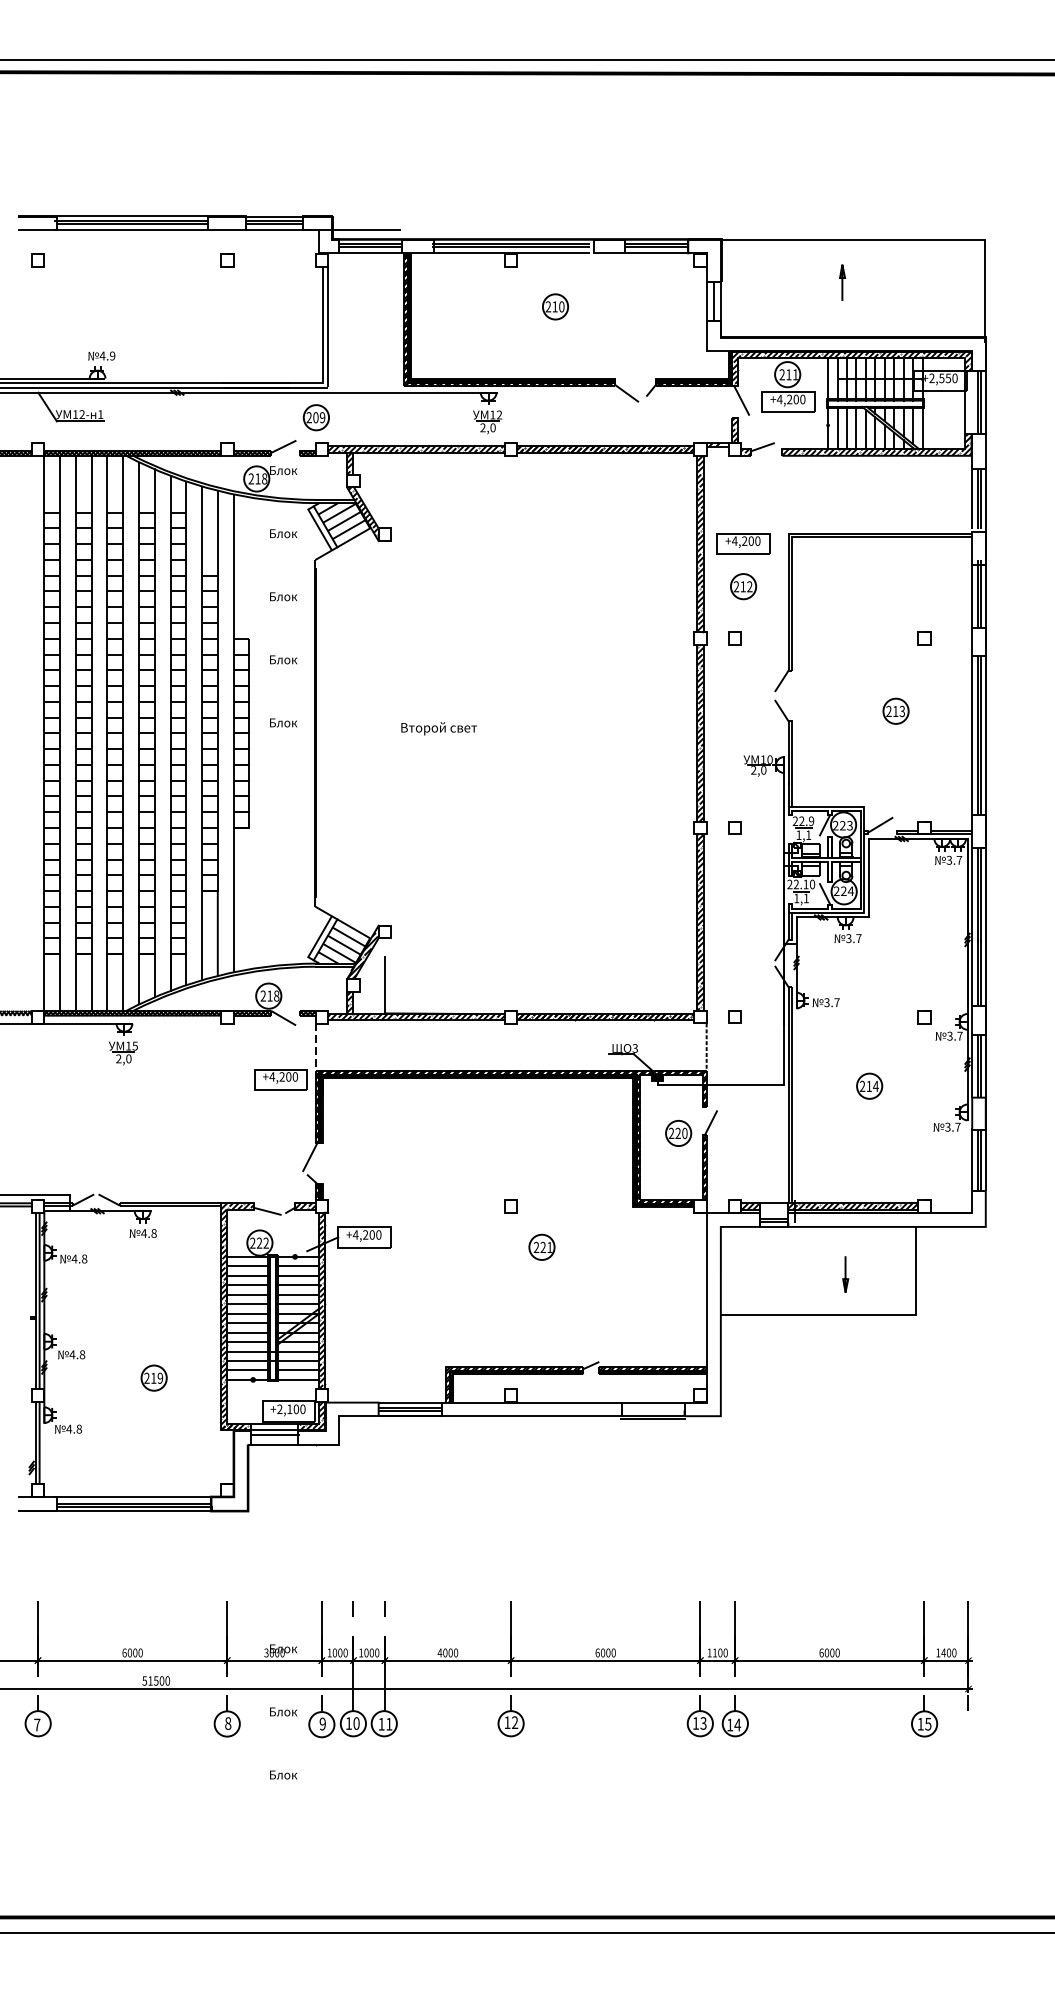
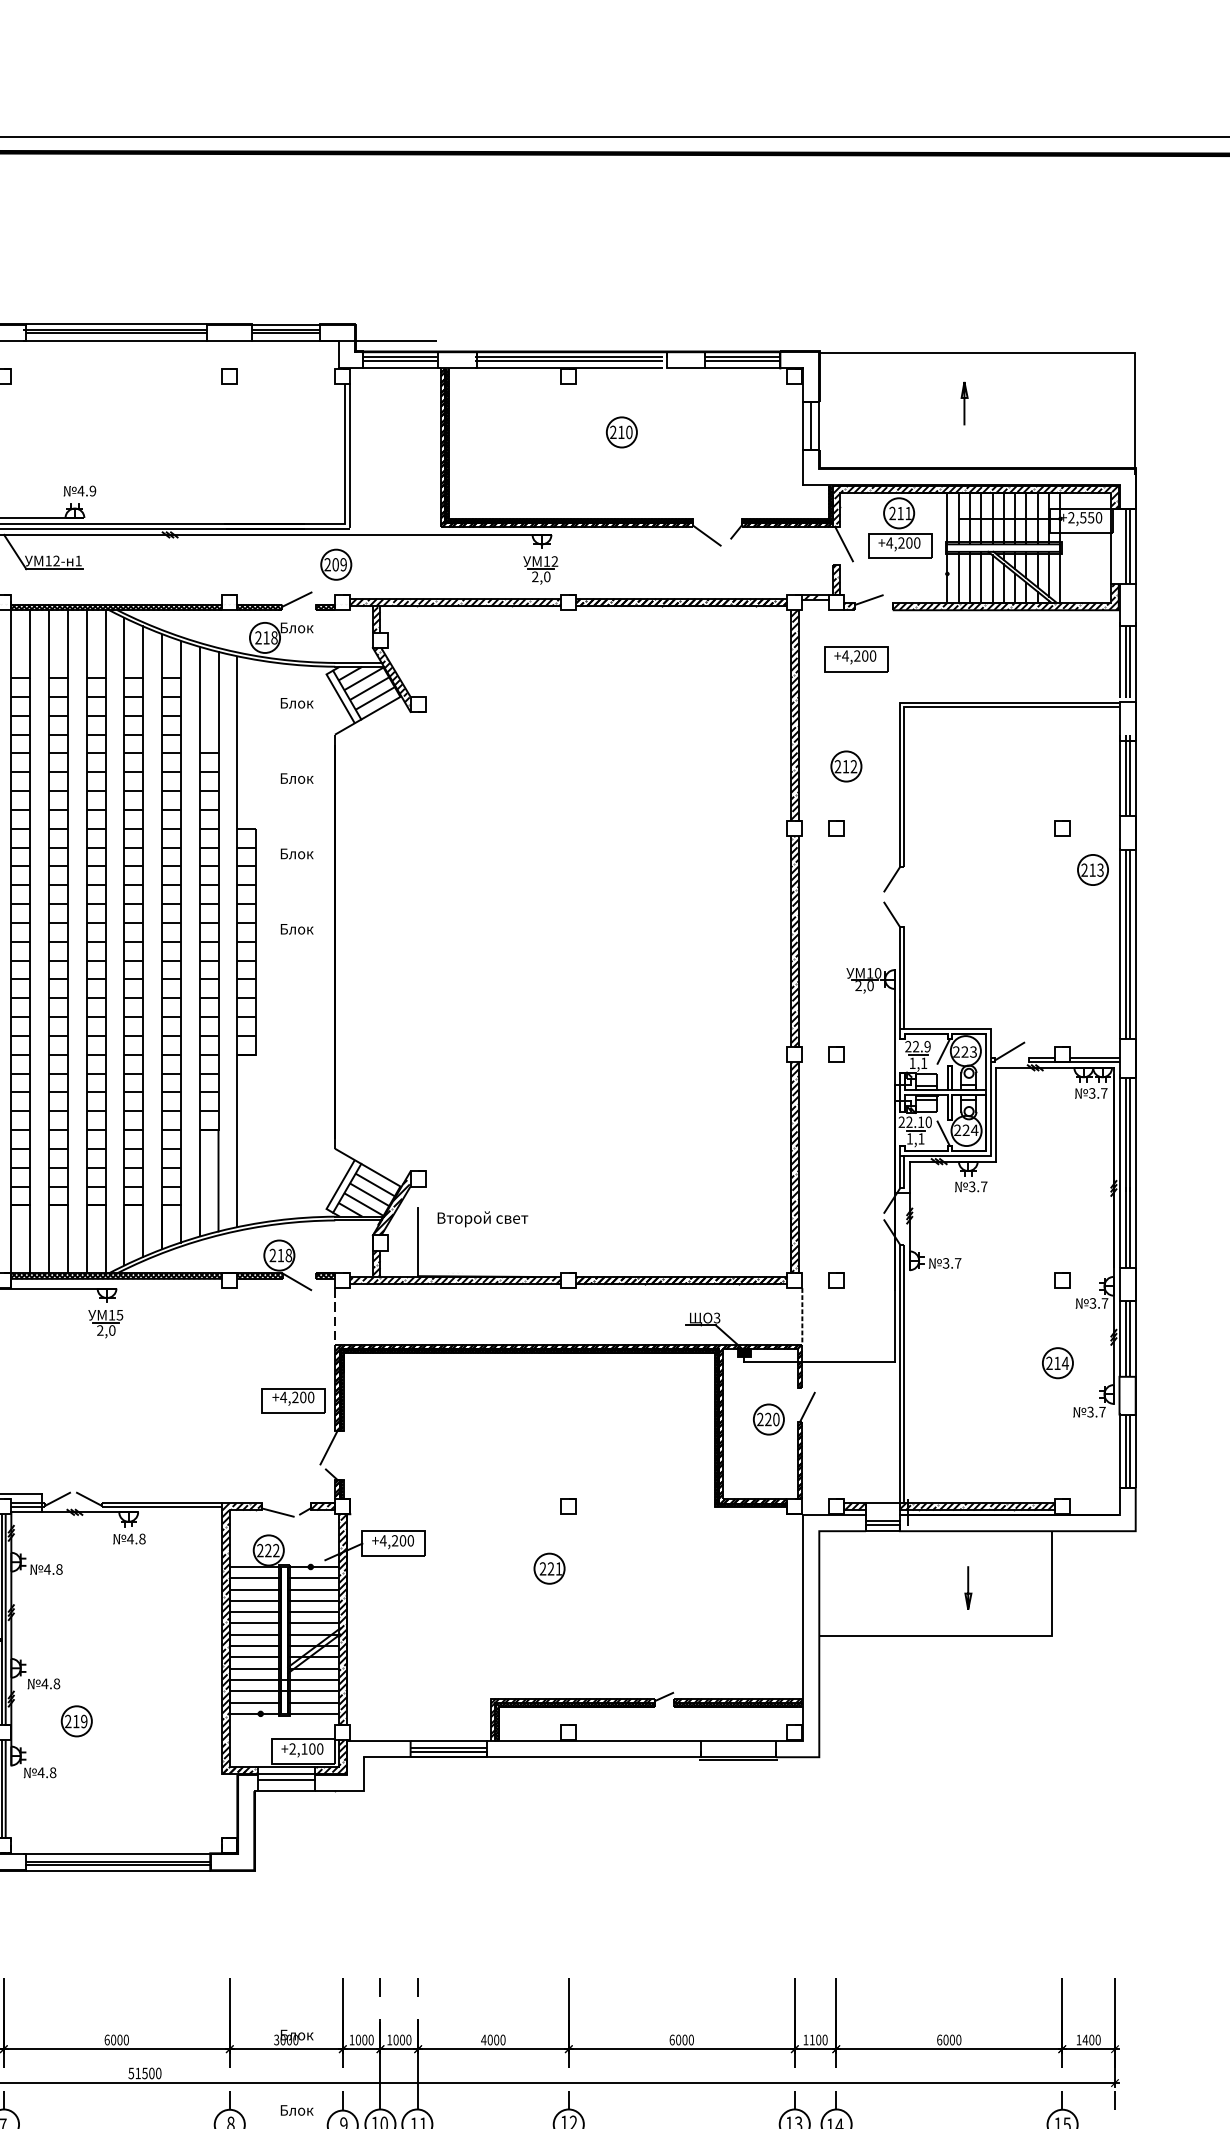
part: (743, 543) -> (855, 658), moved
part: (895, 710) -> (1092, 869), moved
text: (438, 728) -> (482, 1218), moved
part: (280, 1079) -> (293, 1400), moved
part: (869, 1085) -> (1057, 1362), moved
part: (541, 1246) -> (548, 1567), moved
part: (153, 1377) -> (76, 1720), moved

